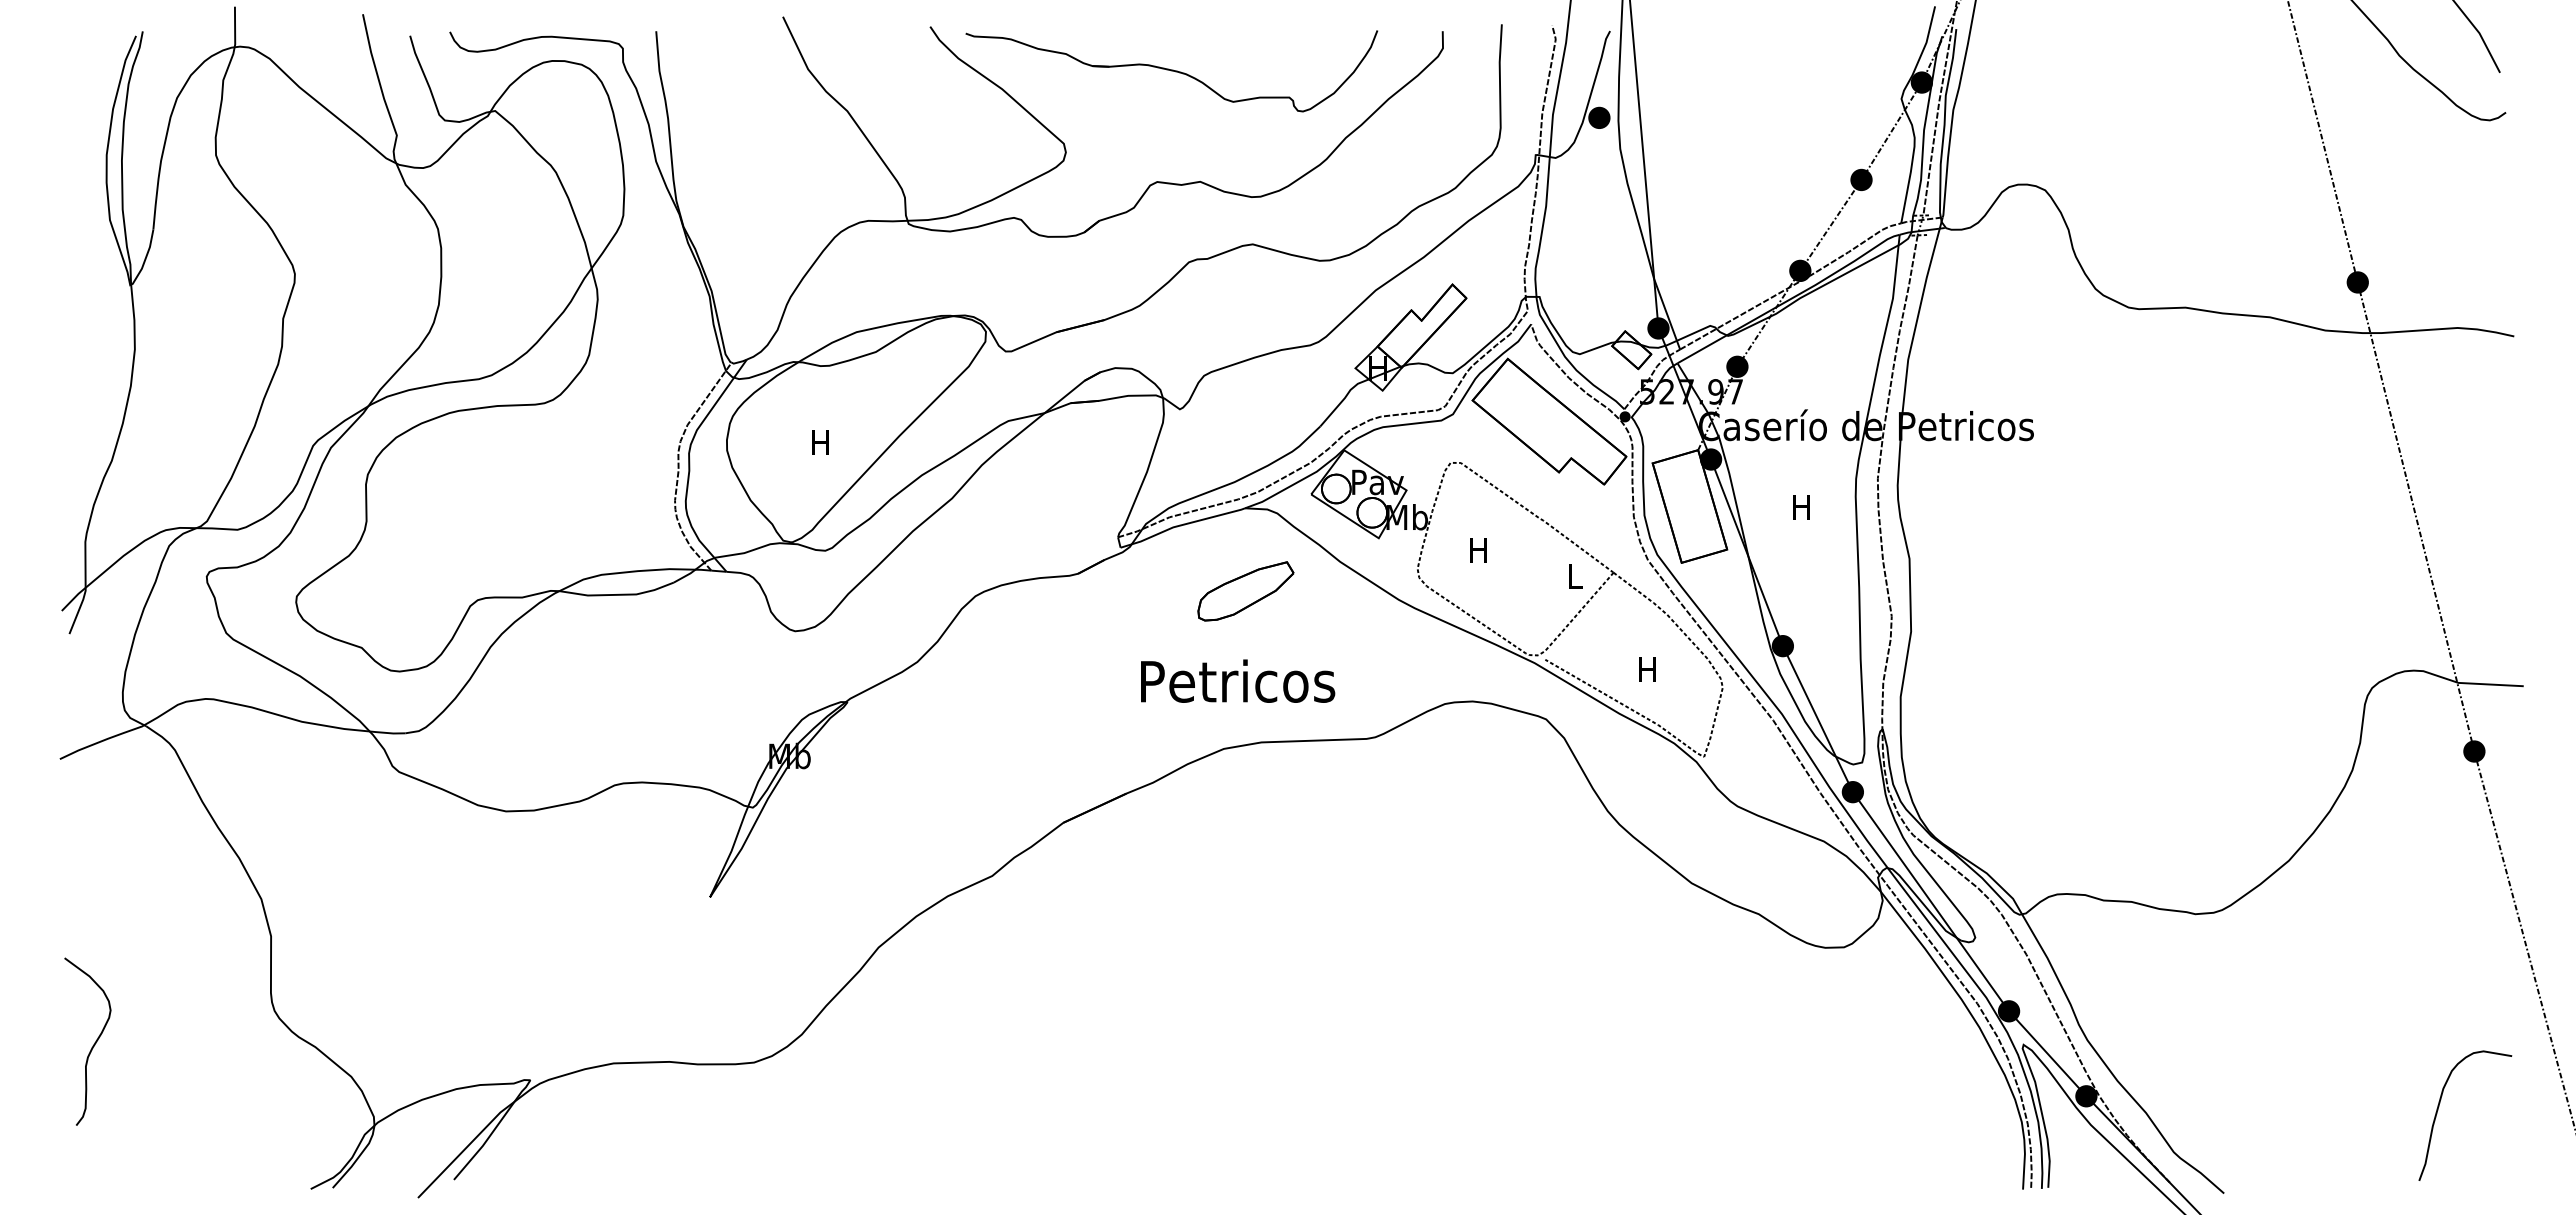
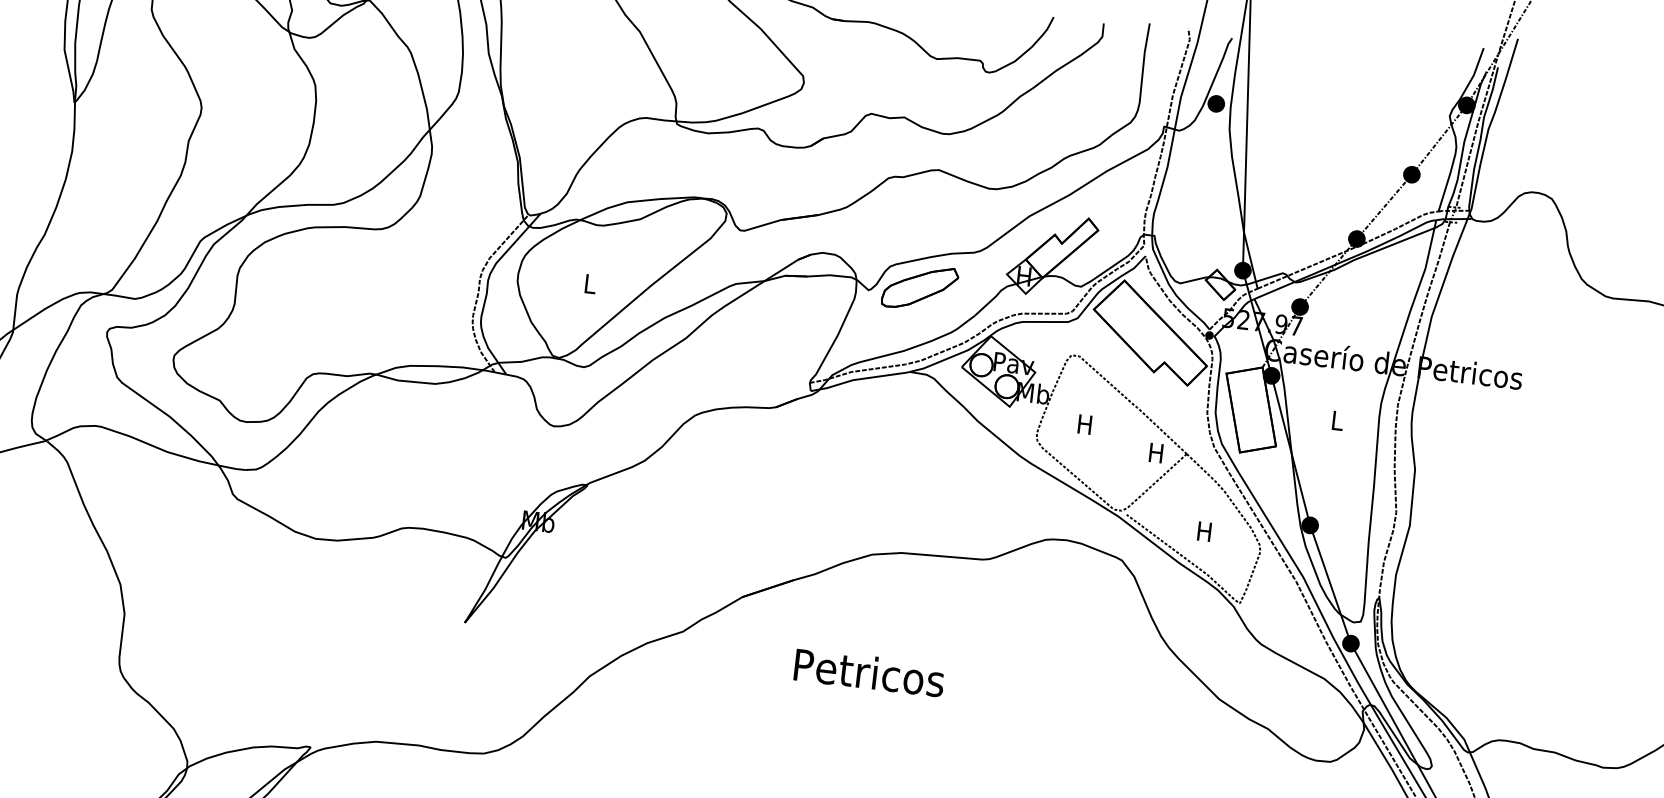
text: (820, 442) -> (589, 283), H -> L
text: (1801, 507) -> (1336, 420), H -> L
text: (1574, 576) -> (1156, 453), L -> H
part: (1245, 591) -> (919, 287), moved
text: (1238, 680) -> (869, 672), moved

